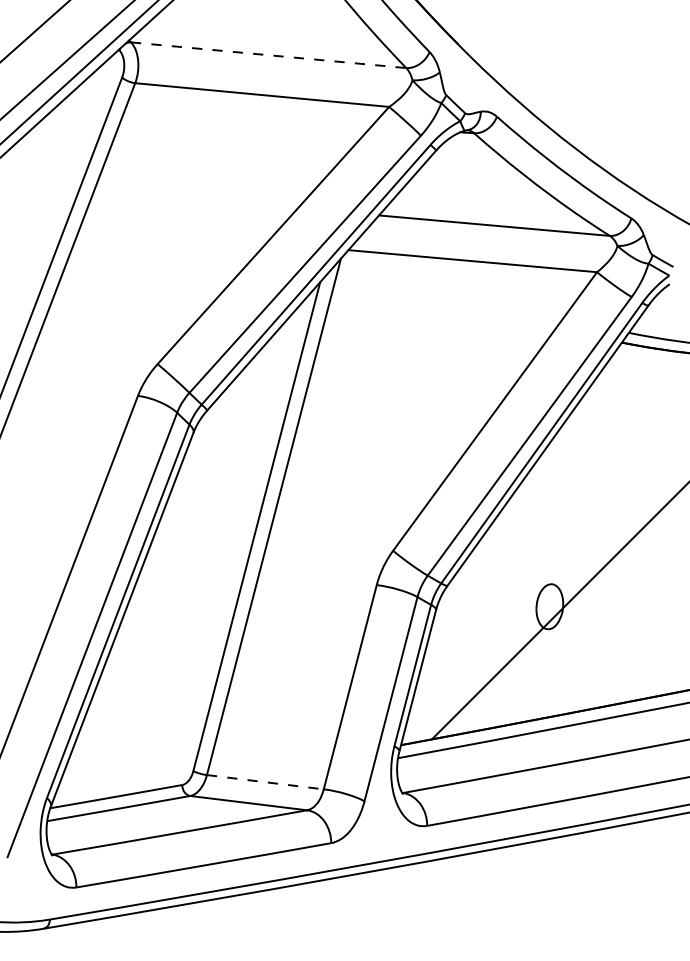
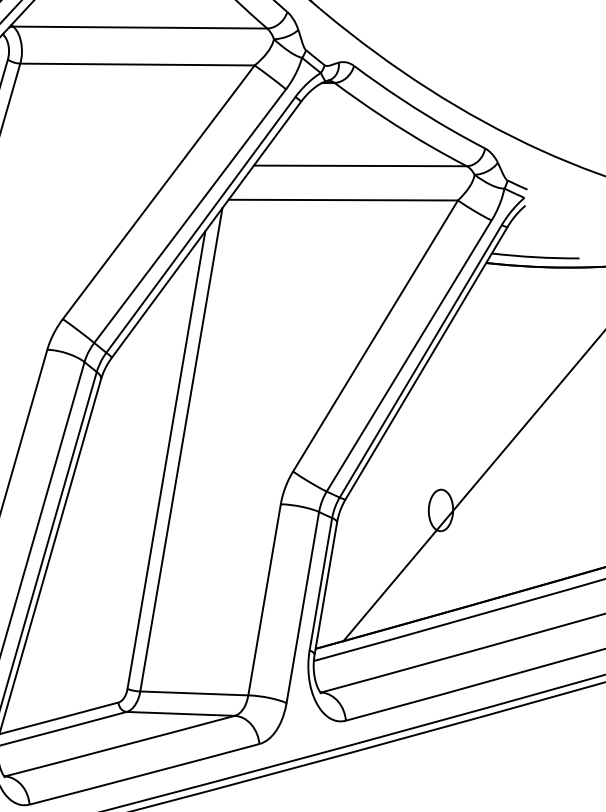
line: (269, 55) -> (141, 27), dashed -> solid
line: (265, 782) -> (194, 693), dashed -> solid

